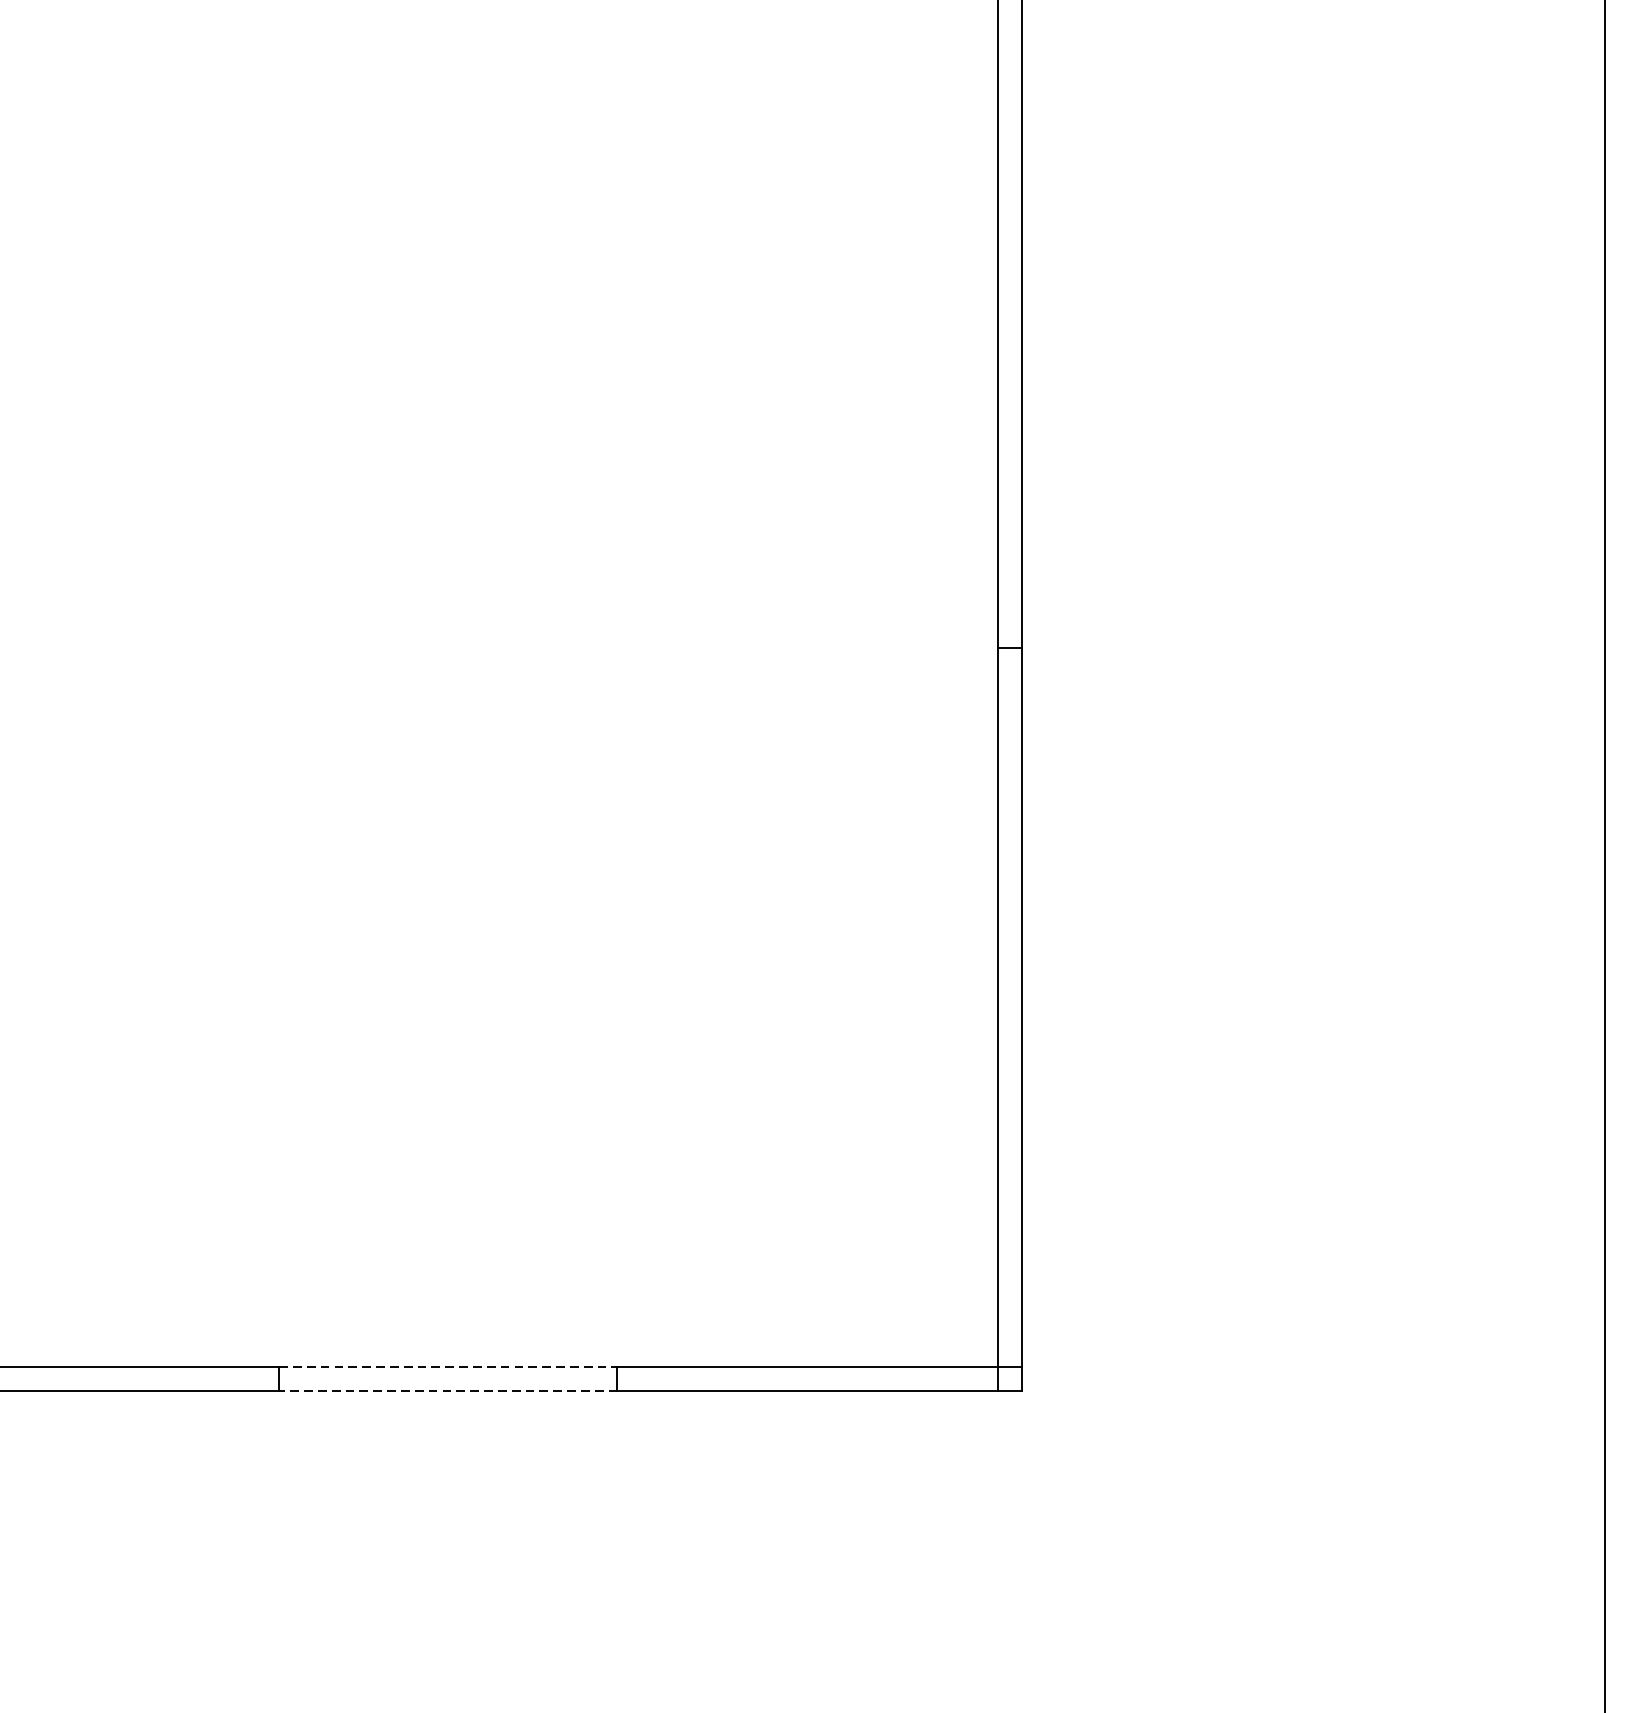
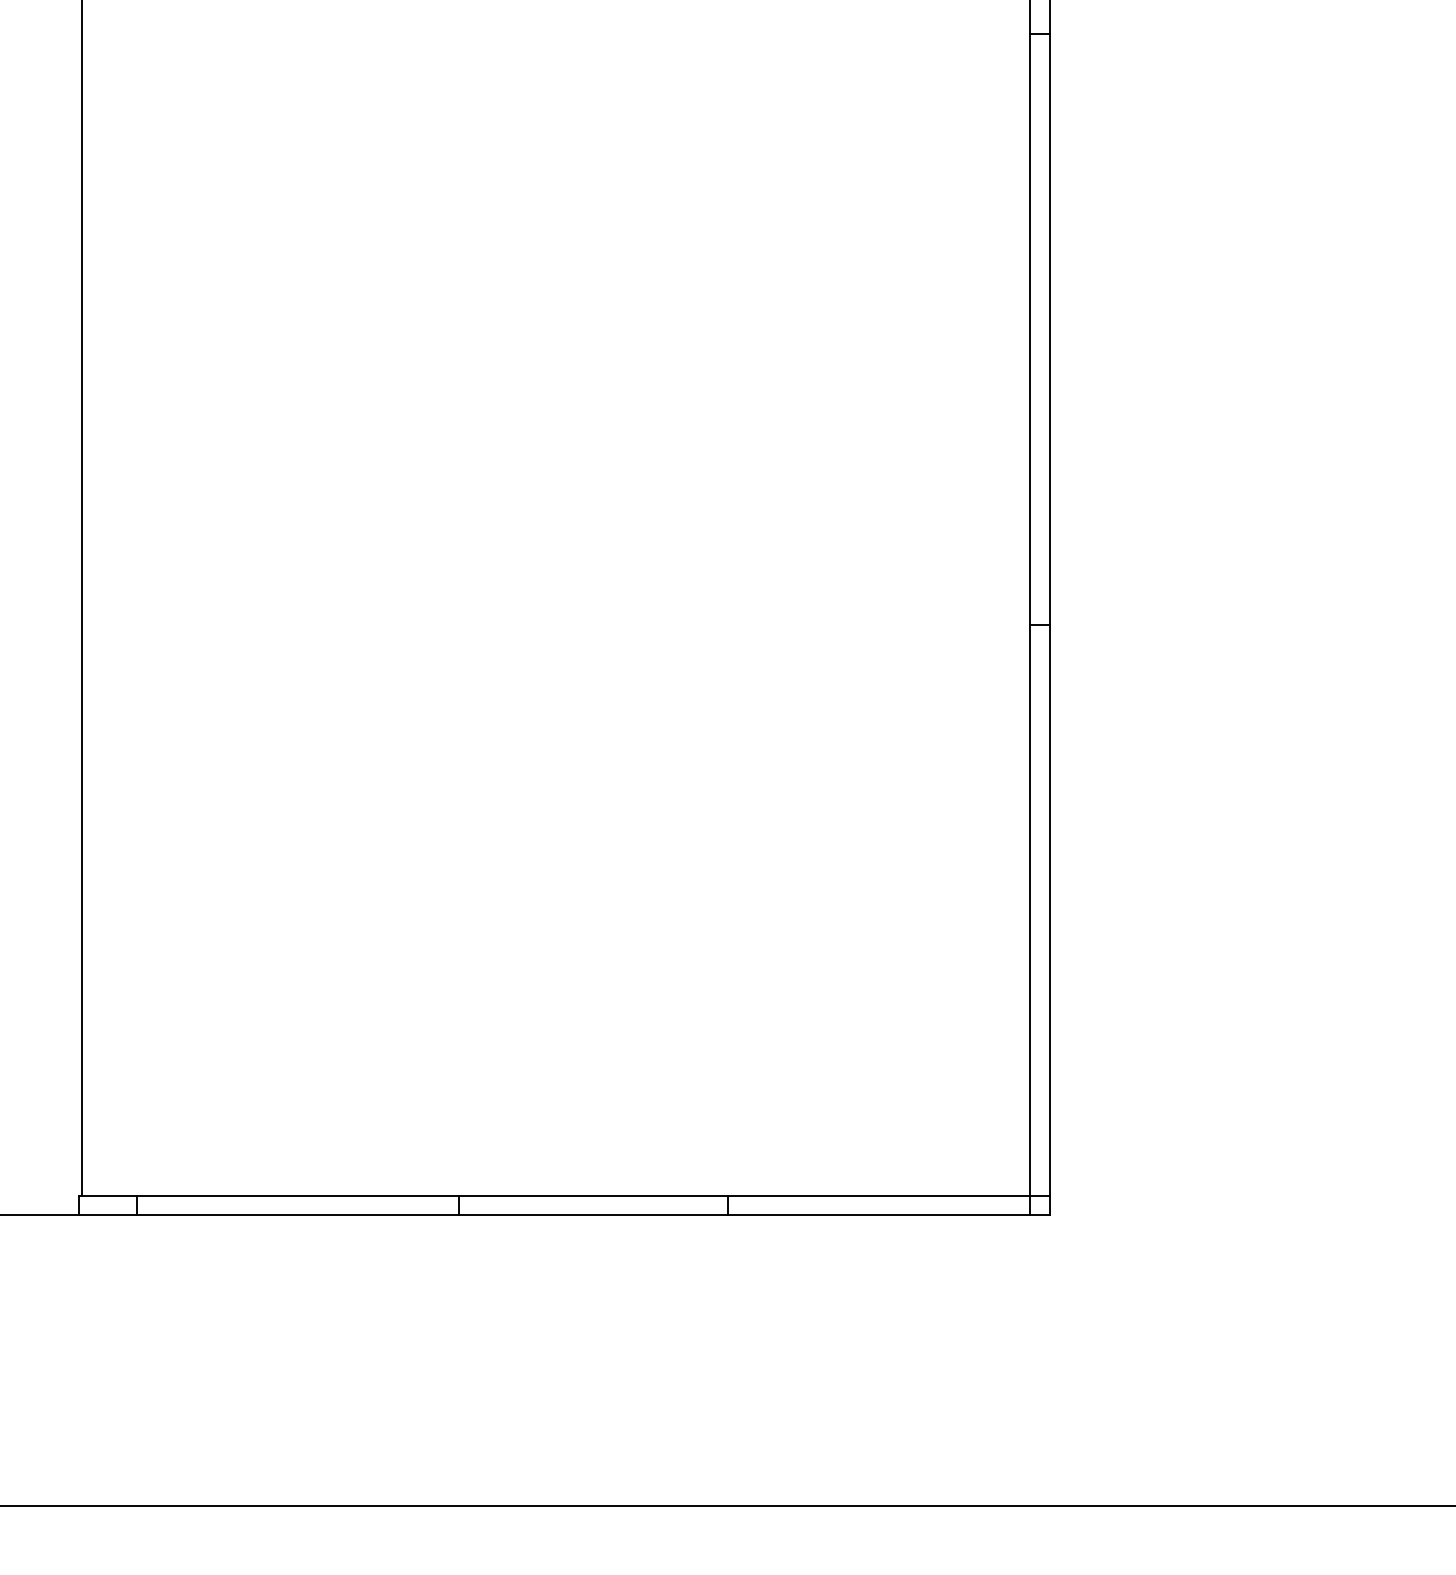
line: (449, 1367) -> (594, 1196), dashed -> solid
line: (448, 1391) -> (593, 1215), dashed -> solid

